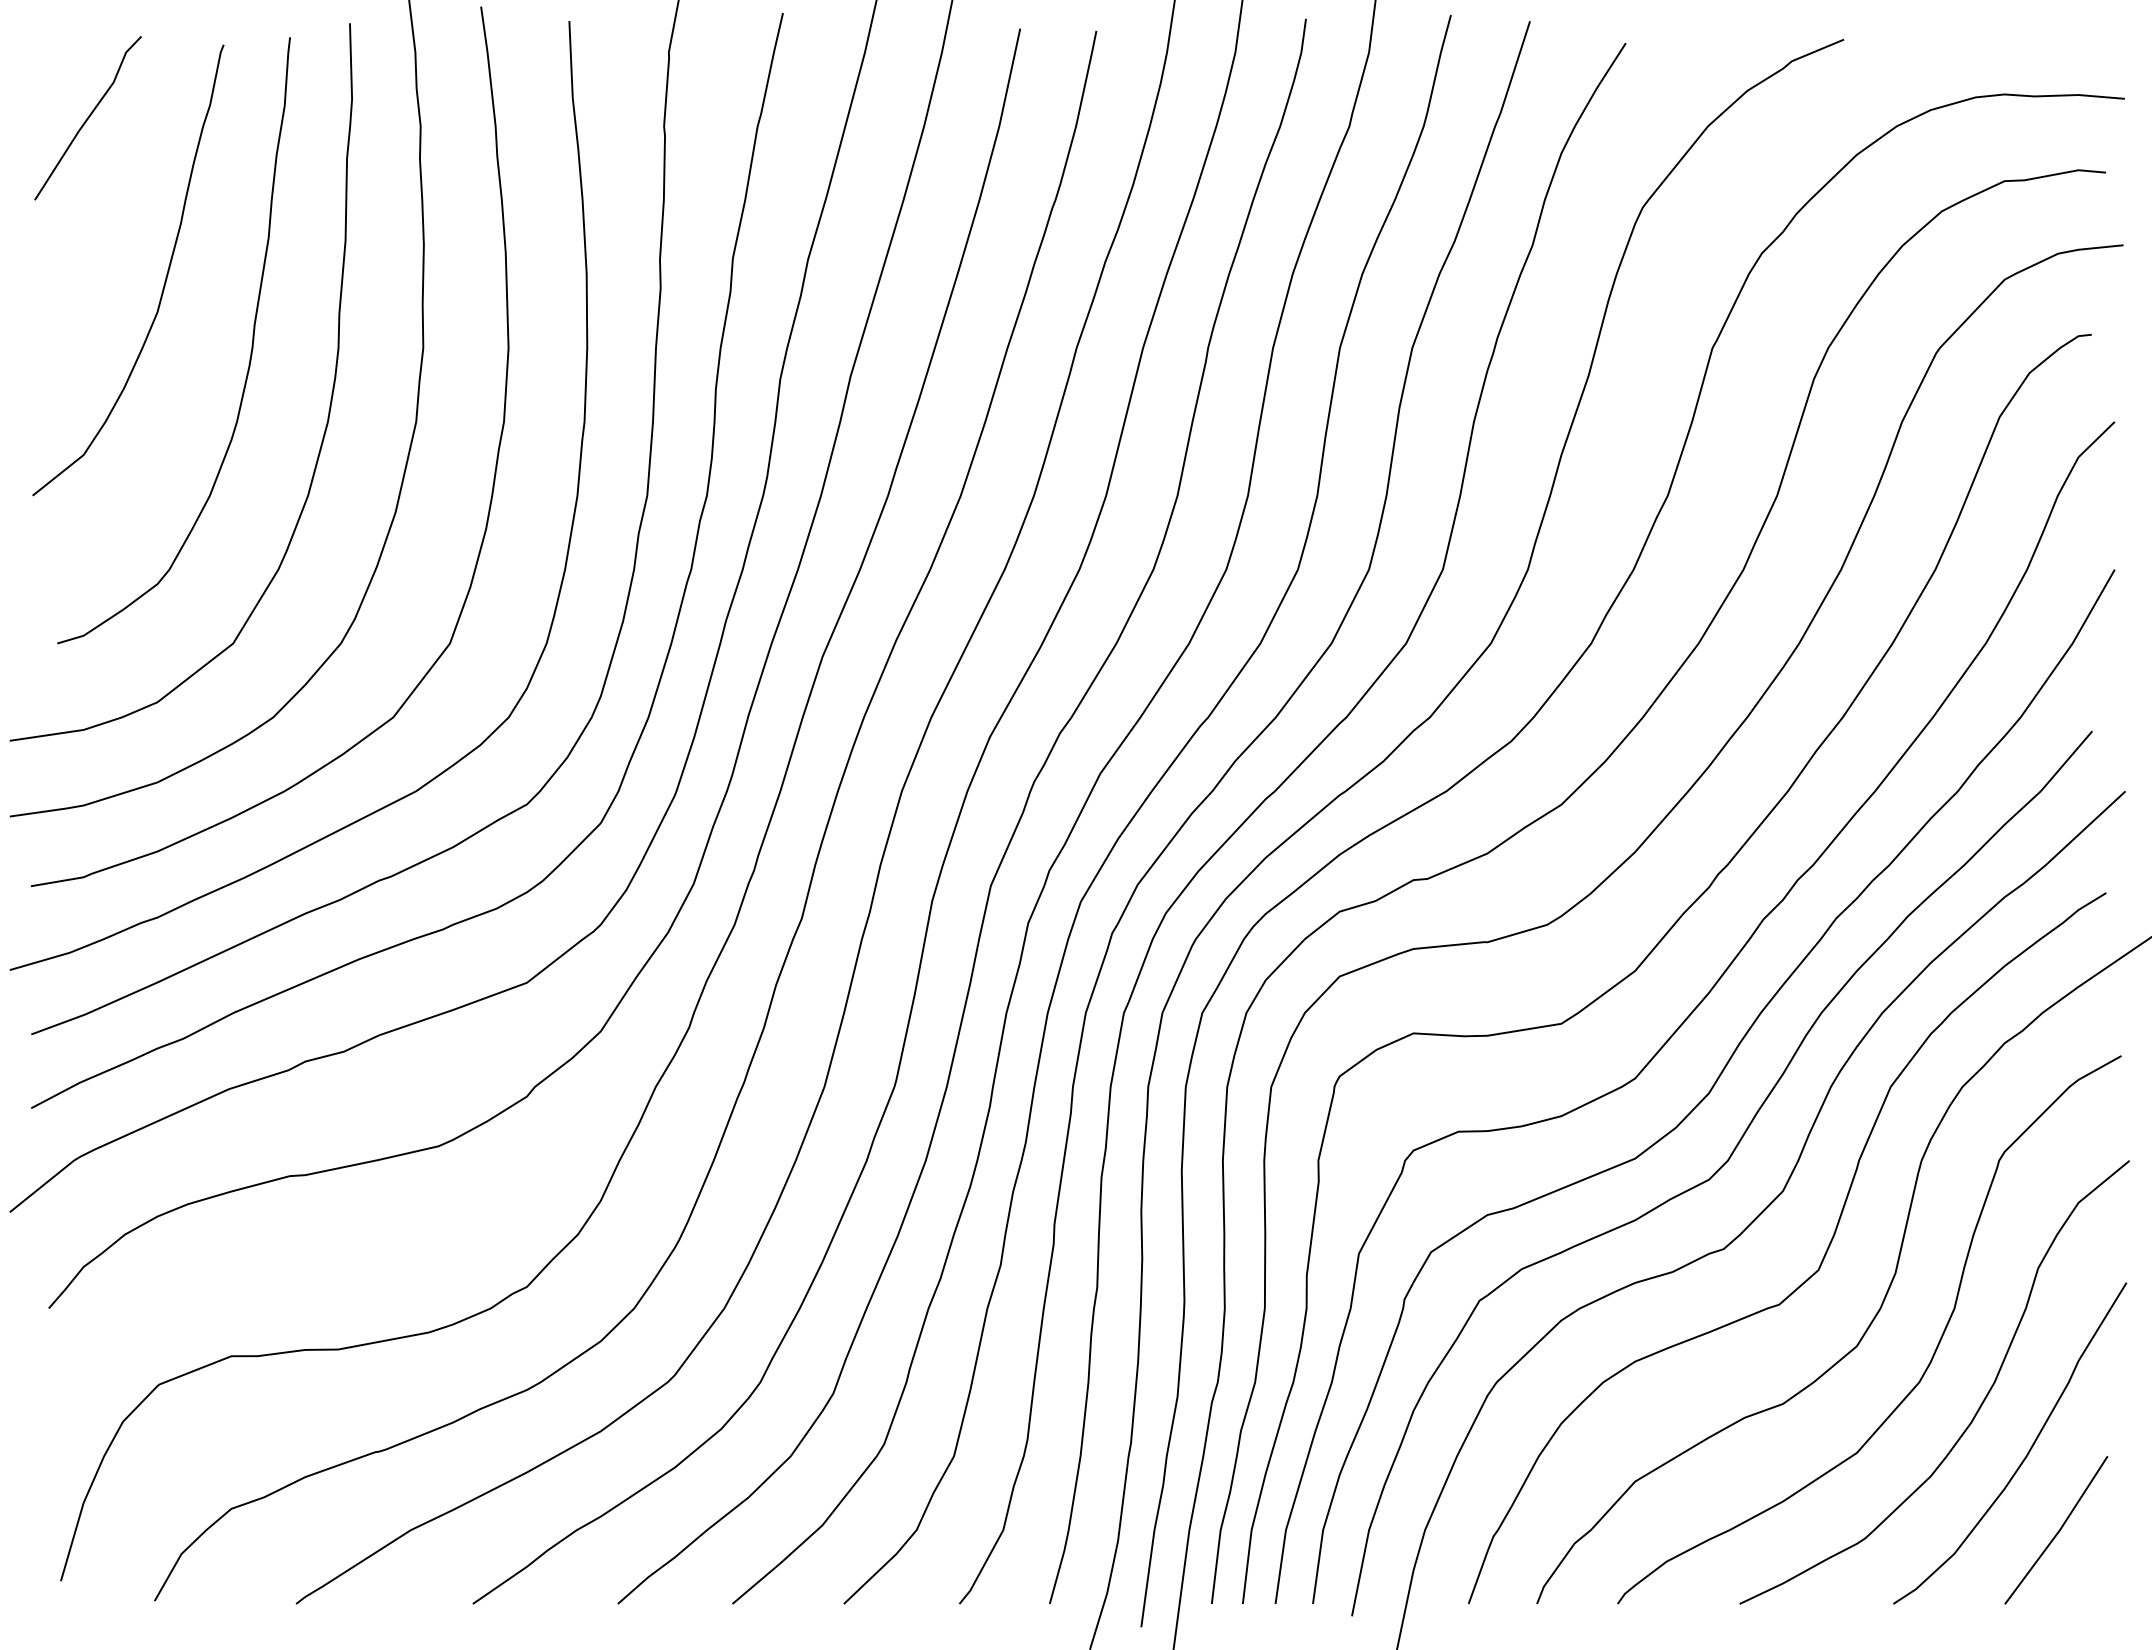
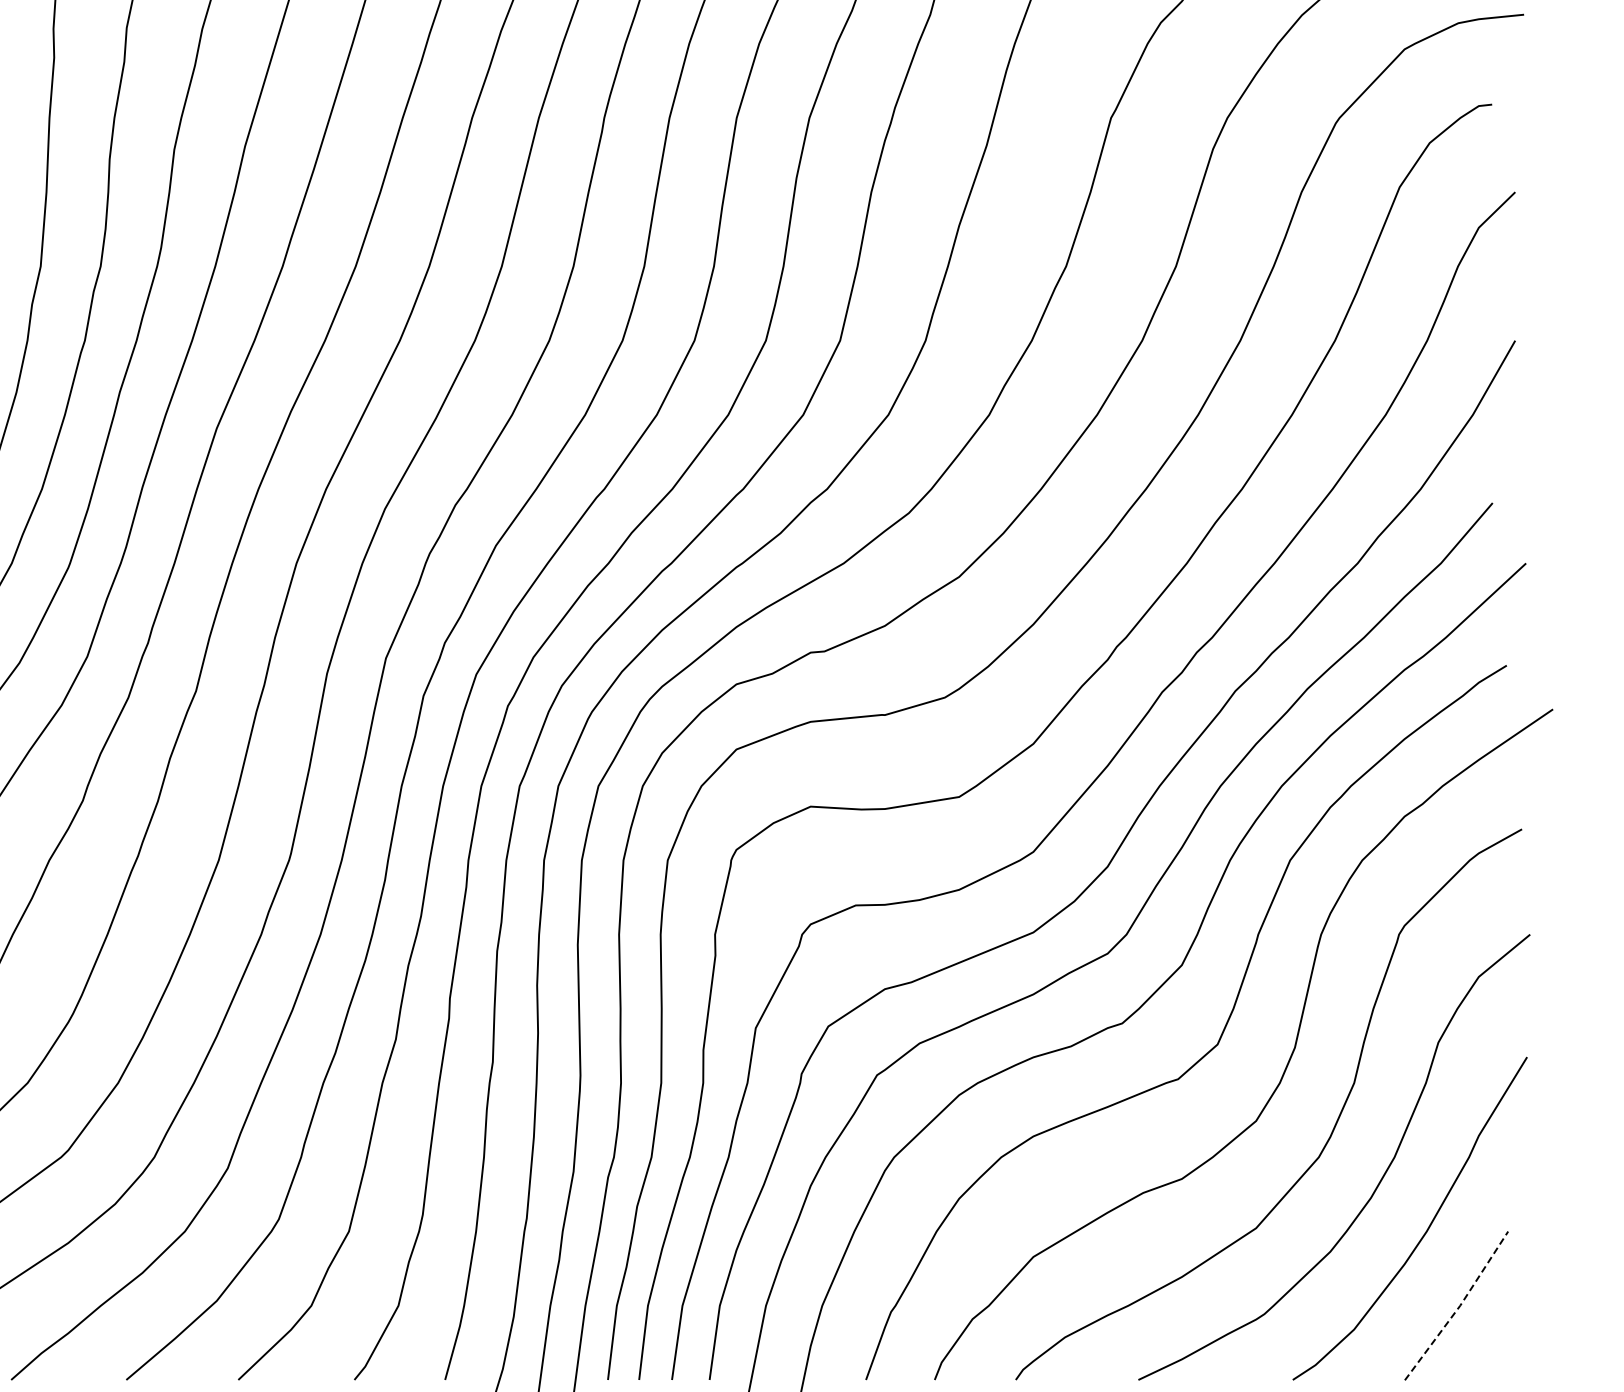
line: (2058, 1531) -> (1458, 1307), solid -> dashed

